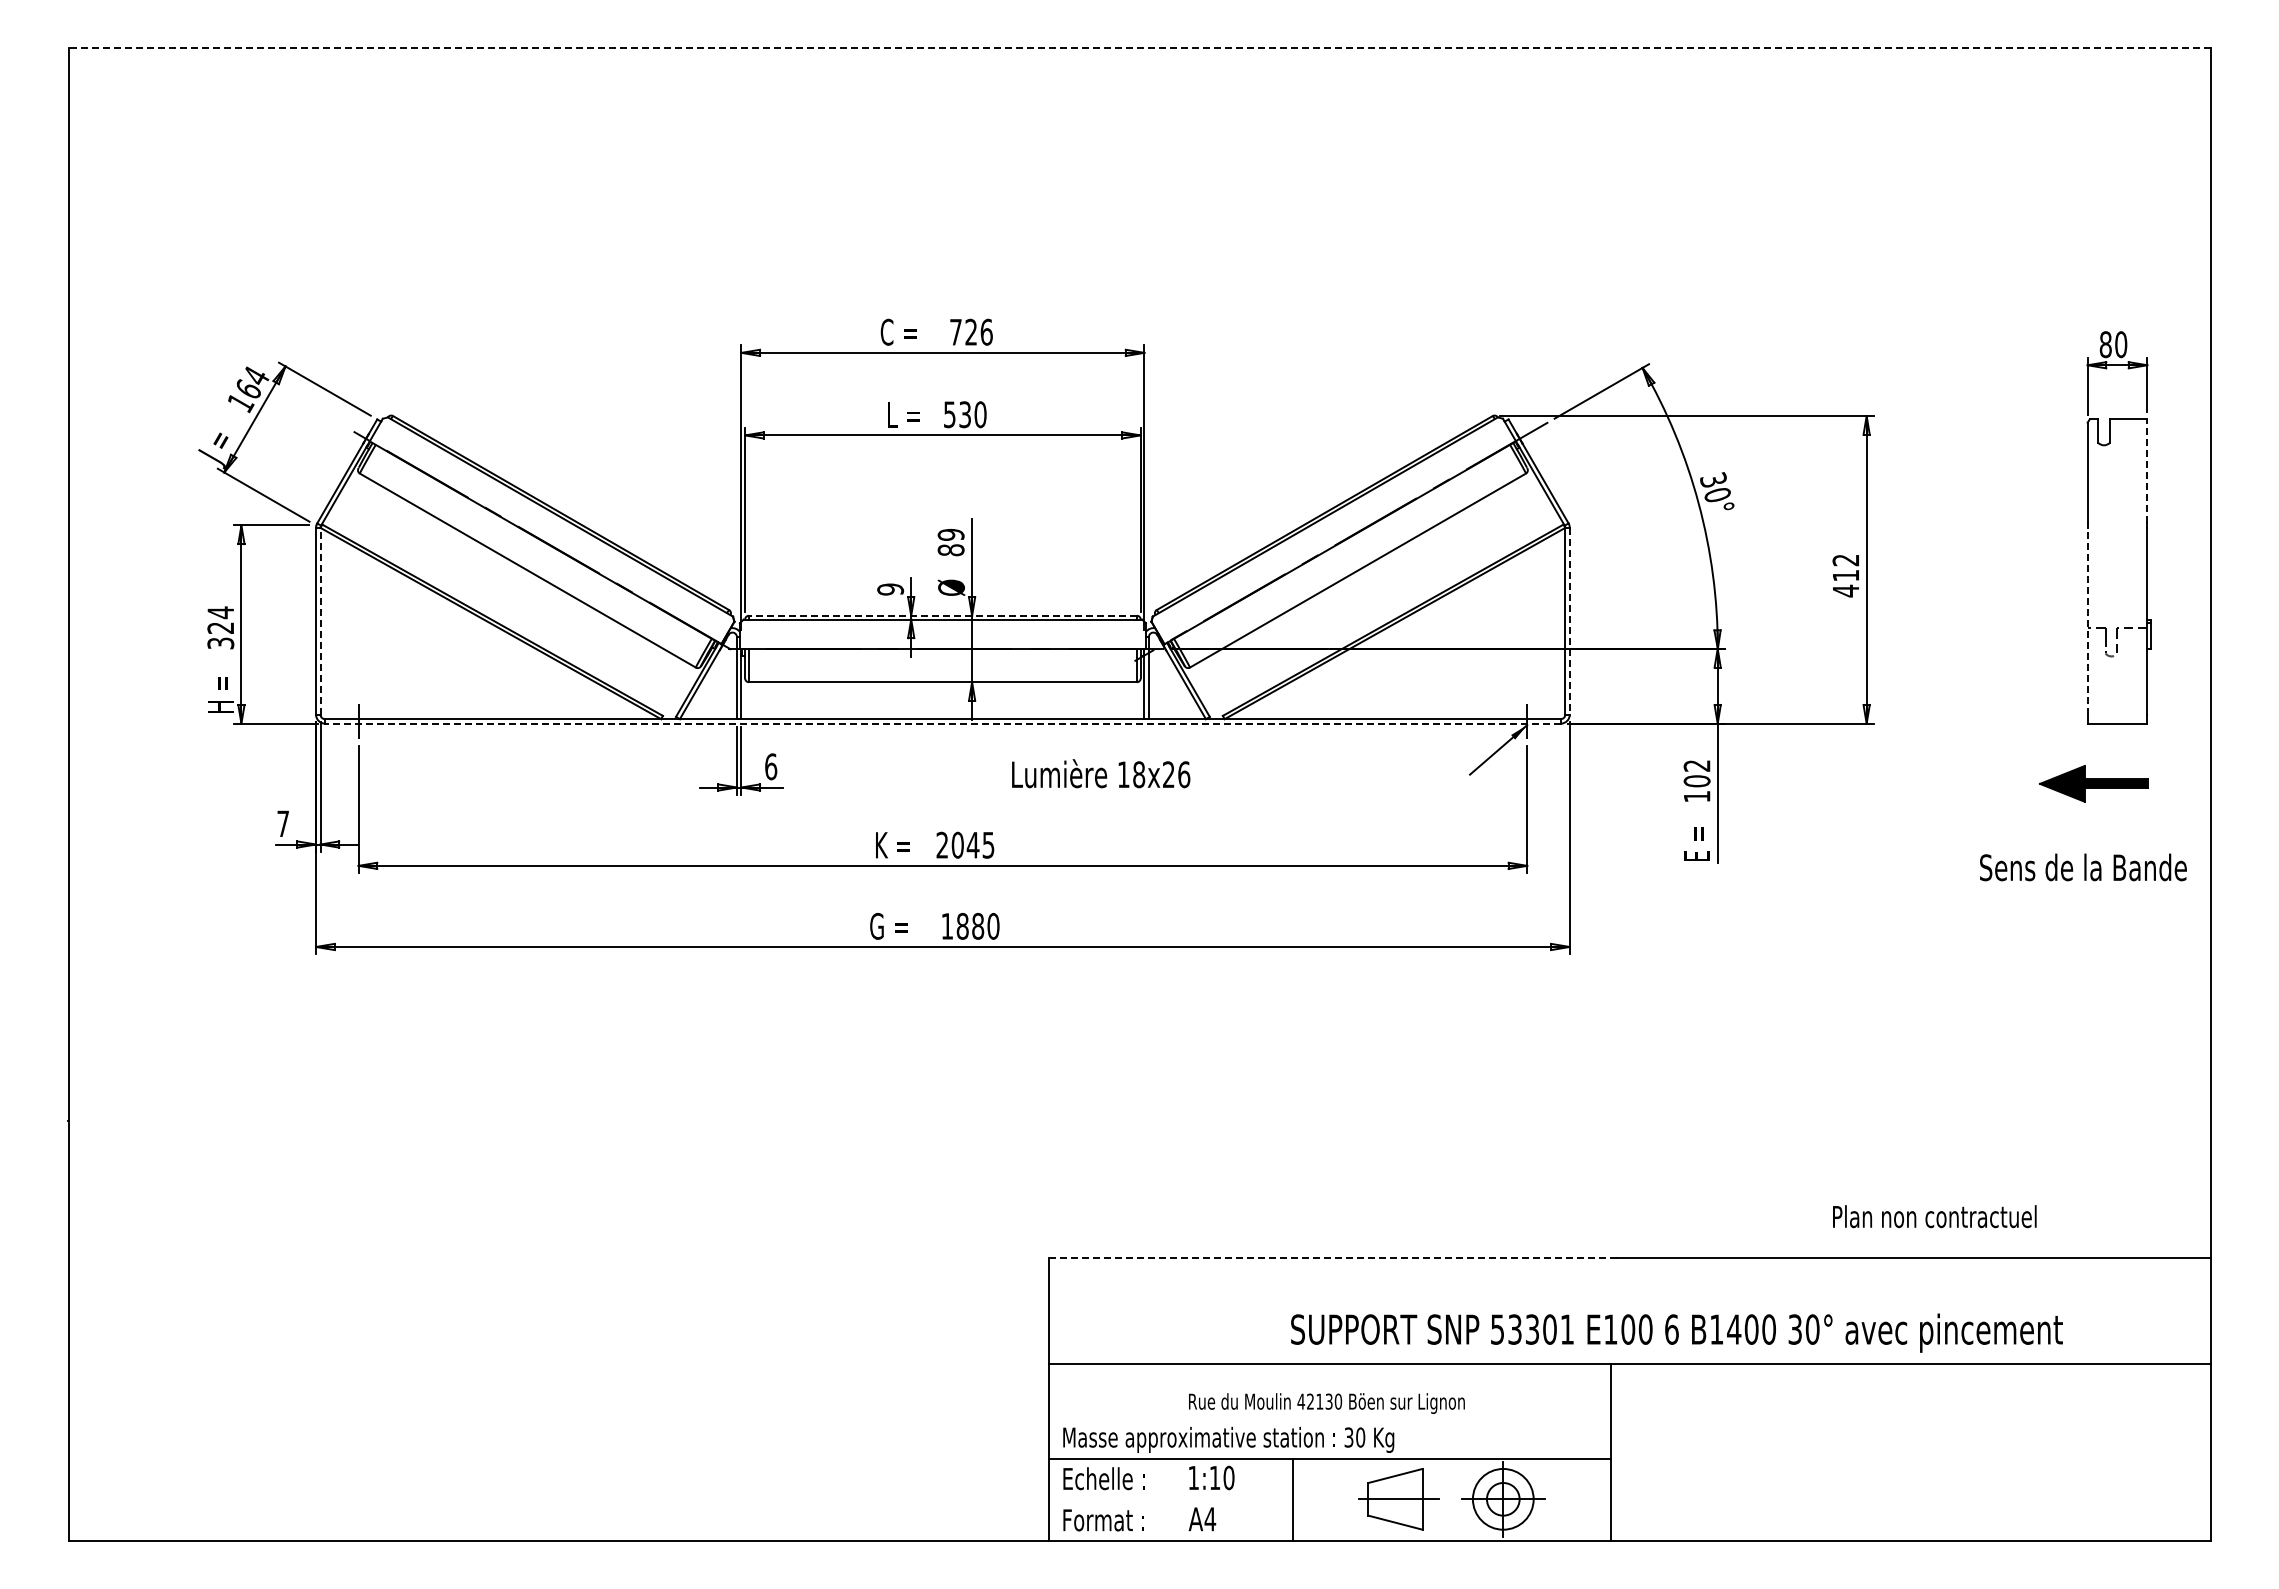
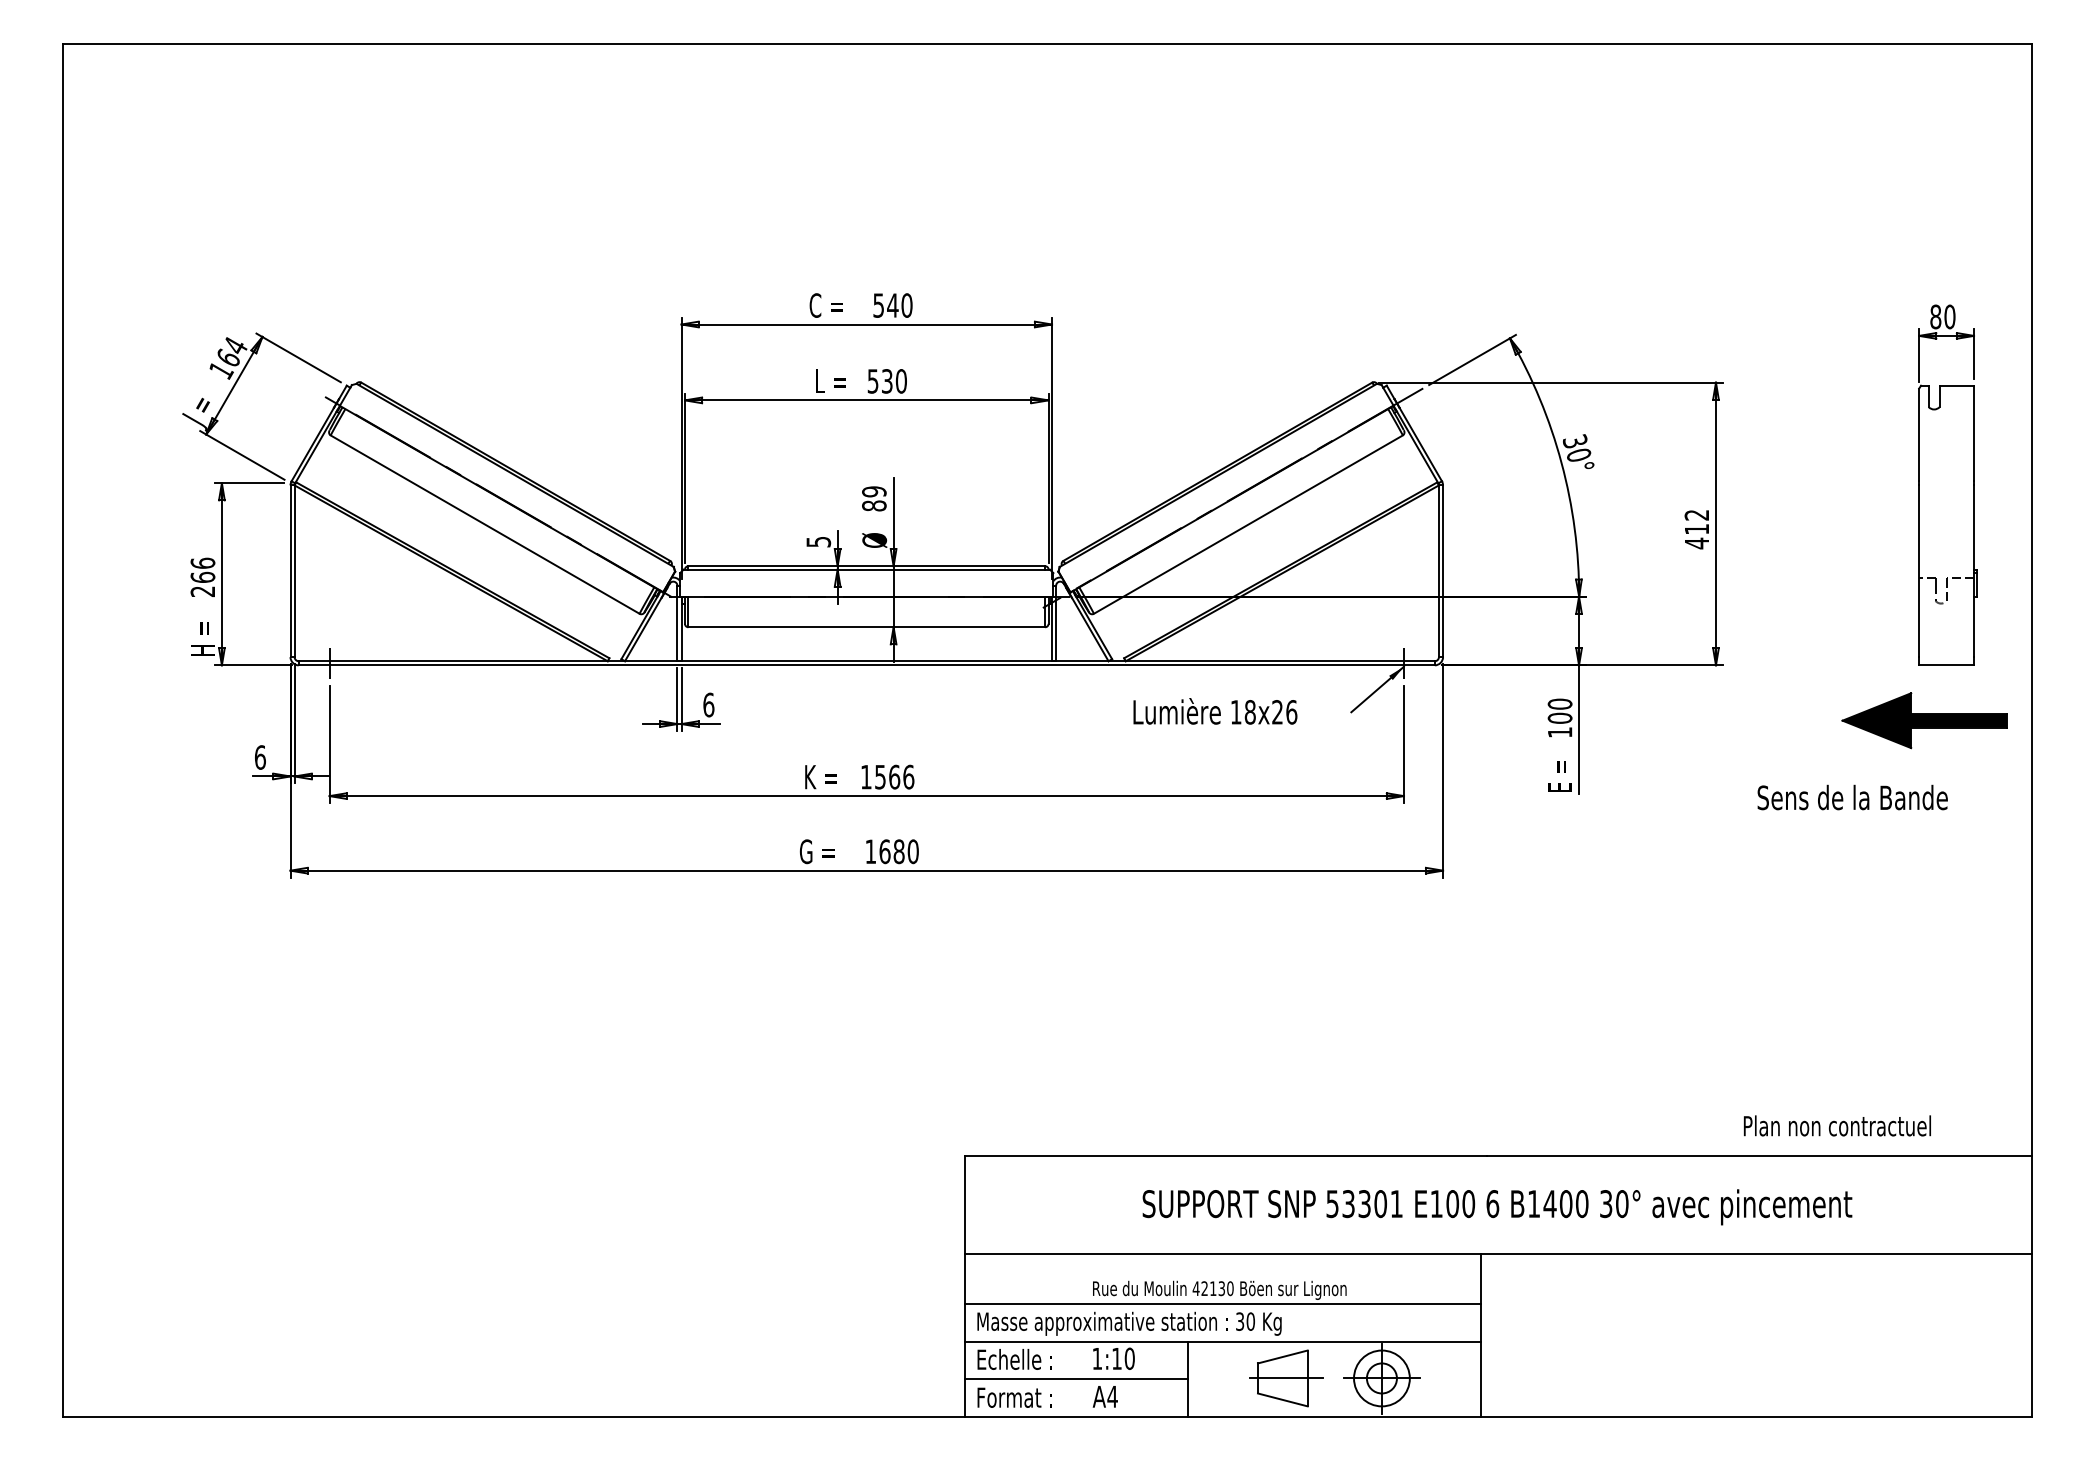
line: (1139, 47) -> (1047, 43), dashed -> solid
text: (971, 331) -> (893, 304), 726 -> 540
line: (2147, 471) -> (1974, 433), dashed -> solid
text: (890, 589) -> (818, 542), 9 -> 5
line: (942, 615) -> (866, 565), dashed -> solid
line: (320, 620) -> (294, 570), dashed -> solid
line: (2087, 620) -> (1918, 570), dashed -> solid
line: (1569, 621) -> (1442, 571), dashed -> solid
text: (220, 627) -> (202, 576), 324 -> 266
line: (942, 723) -> (866, 665), dashed -> solid
text: (1696, 765) -> (1559, 703), 102 -> 100
text: (1101, 773) -> (1215, 711), moved
part: (2093, 783) -> (1924, 720), size x1.67
text: (283, 823) -> (260, 757), 7 -> 6
text: (965, 844) -> (887, 776), 2045 -> 1566
text: (2083, 867) -> (1852, 797), moved
text: (962, 925) -> (884, 850), 1880 -> 1680
text: (1934, 1216) -> (1837, 1125), moved
line: (1333, 1257) -> (1225, 1156), dashed -> solid
text: (1676, 1332) -> (1497, 1206), moved
line: (1330, 1418) -> (1223, 1304), added
line: (1170, 1500) -> (1075, 1379), added

